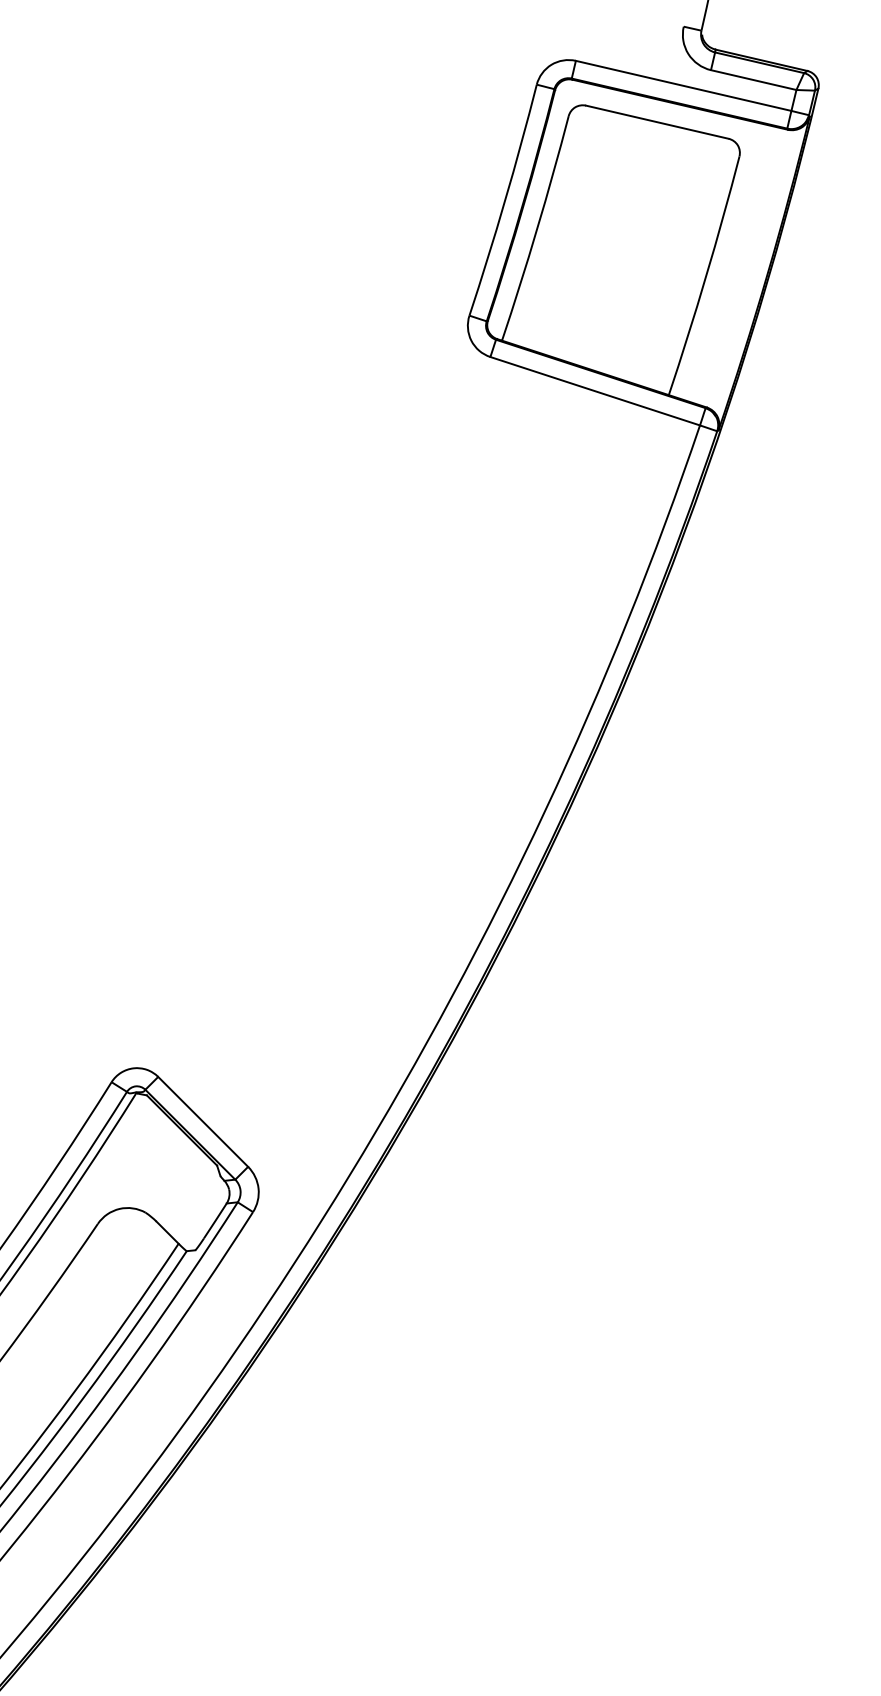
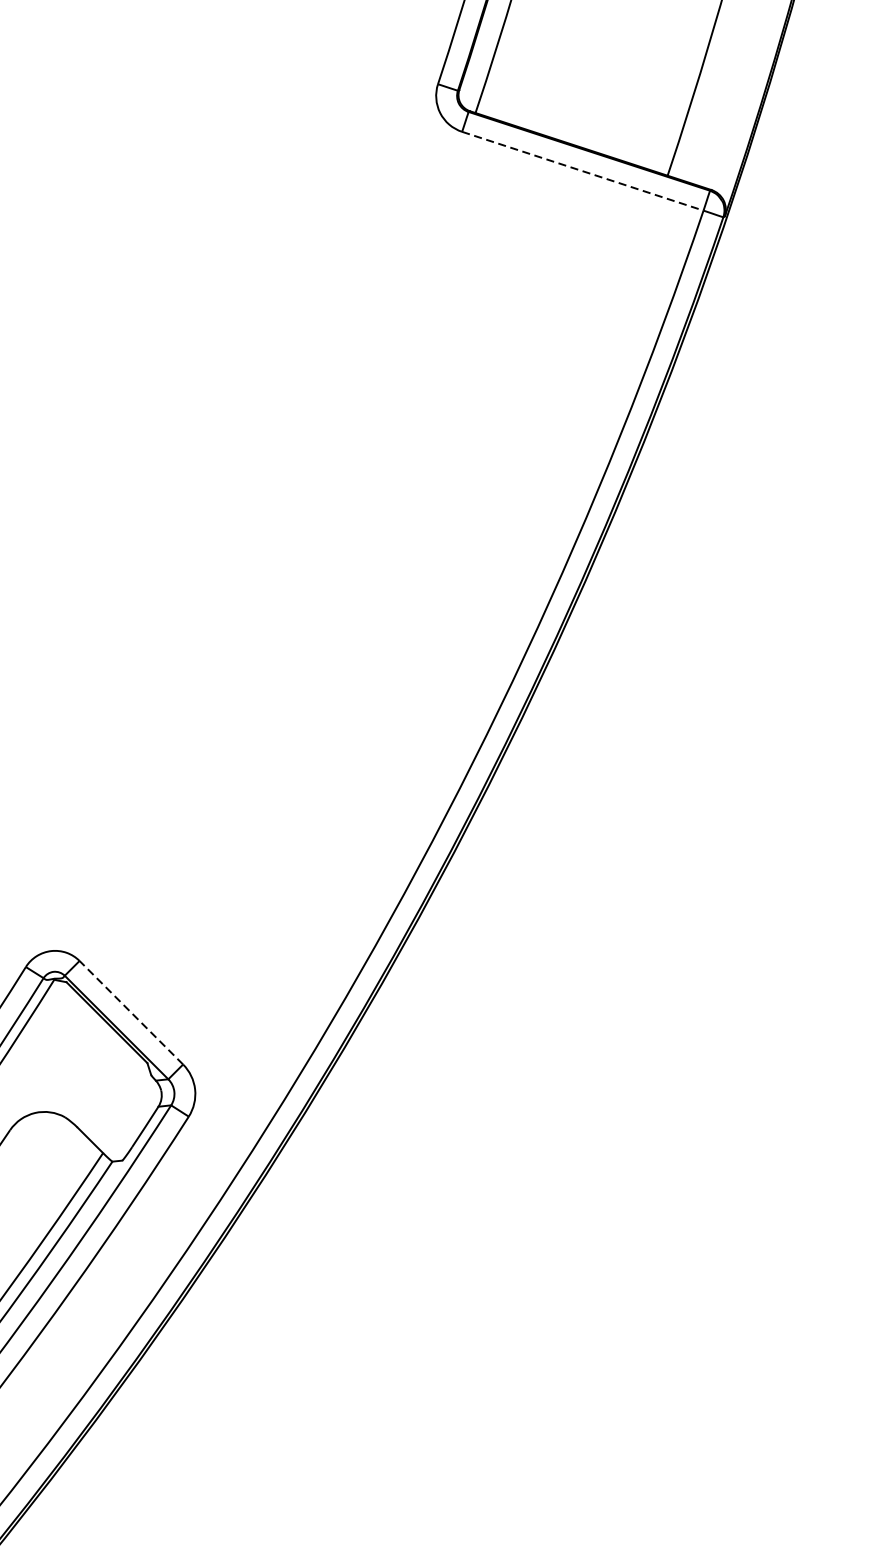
line: (595, 391) -> (583, 171), solid -> dashed
line: (203, 1121) -> (131, 1012), solid -> dashed

